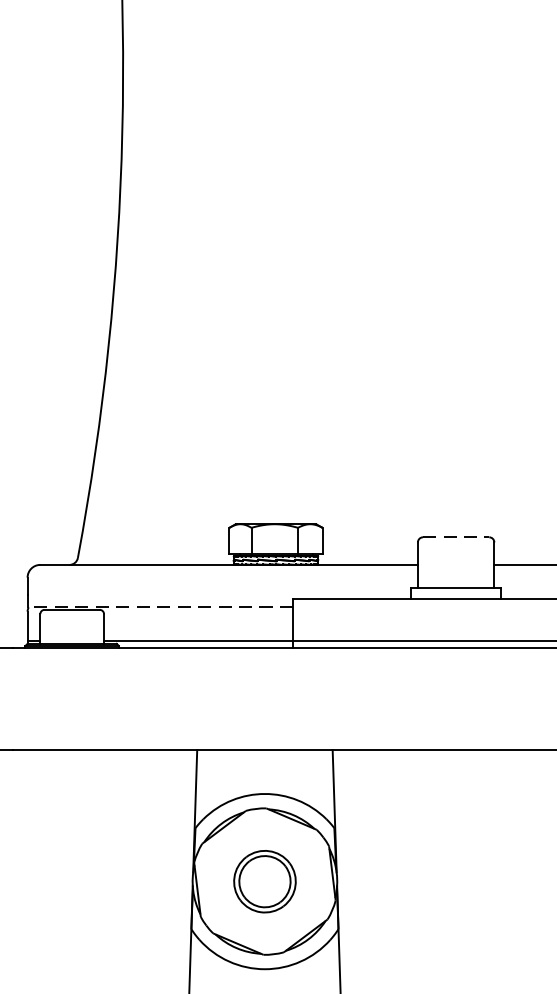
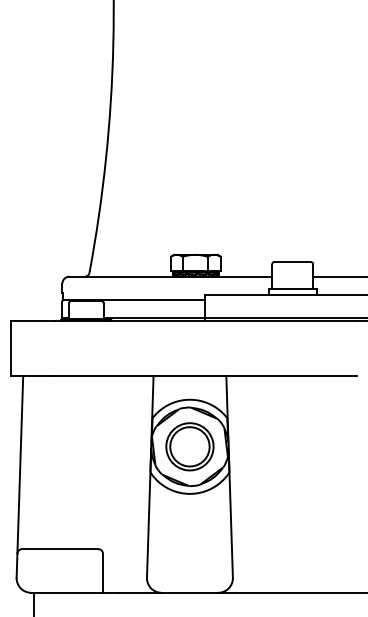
line: (455, 536) -> (292, 261), dashed -> solid
line: (159, 607) -> (133, 299), dashed -> solid
part: (264, 880) -> (189, 446), size x1.43

